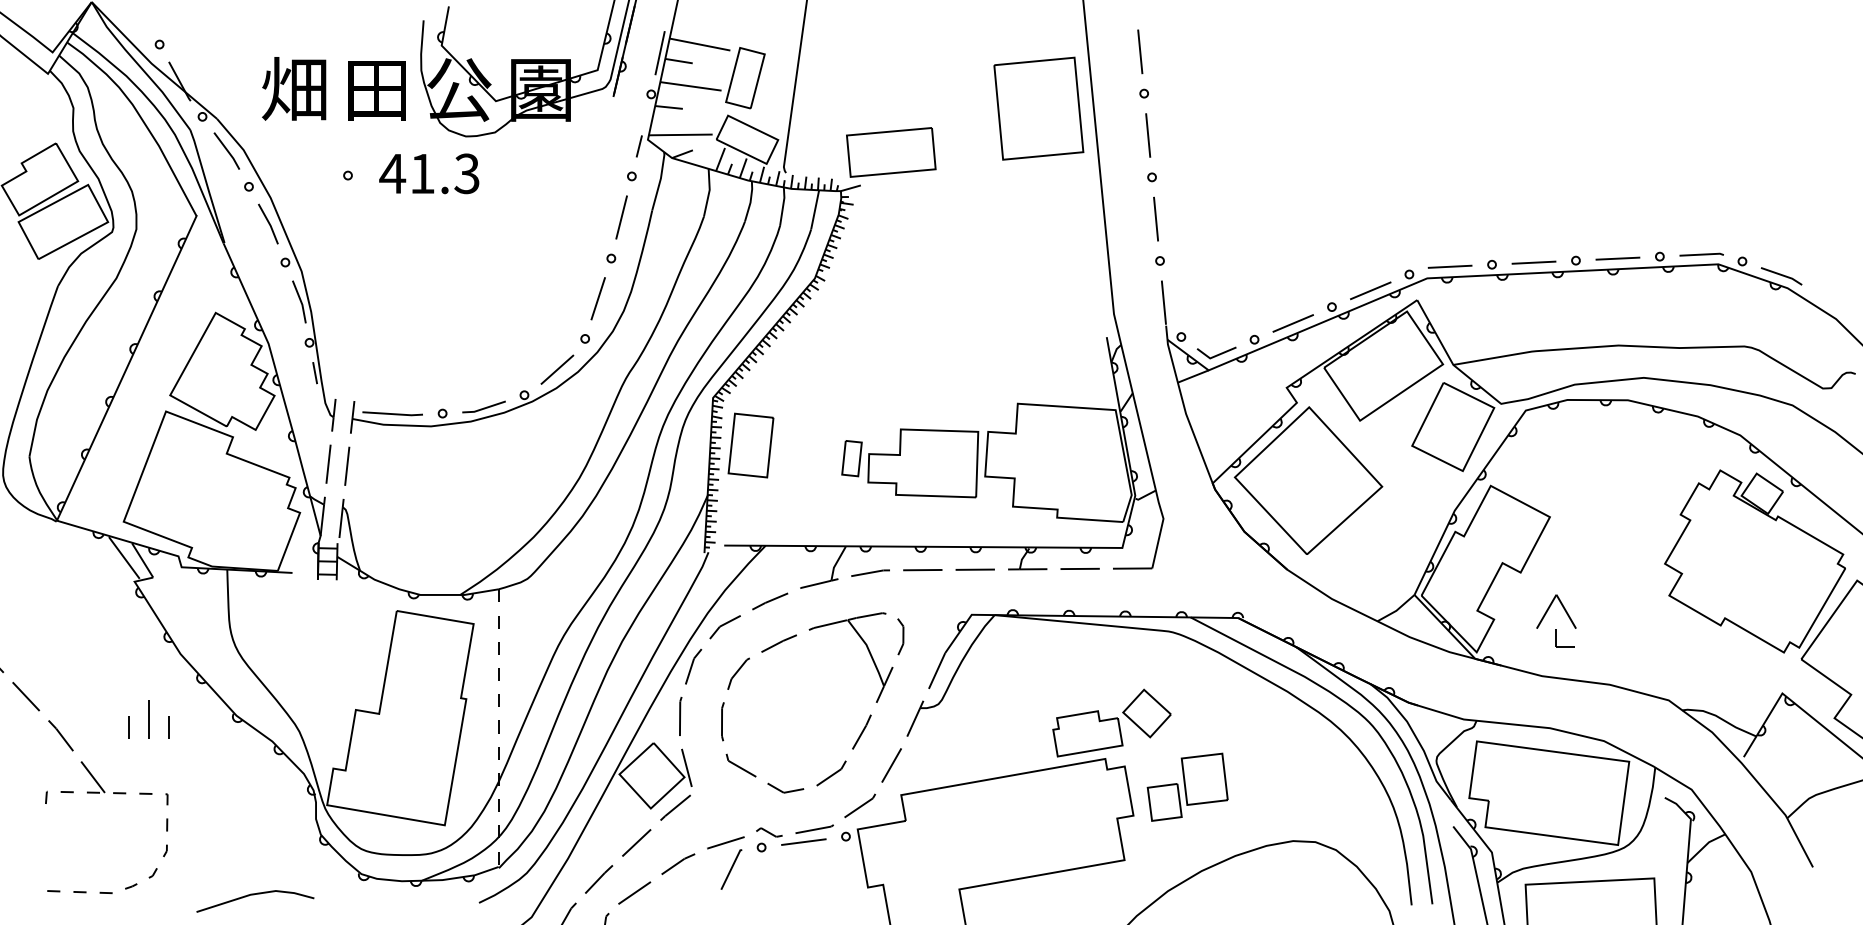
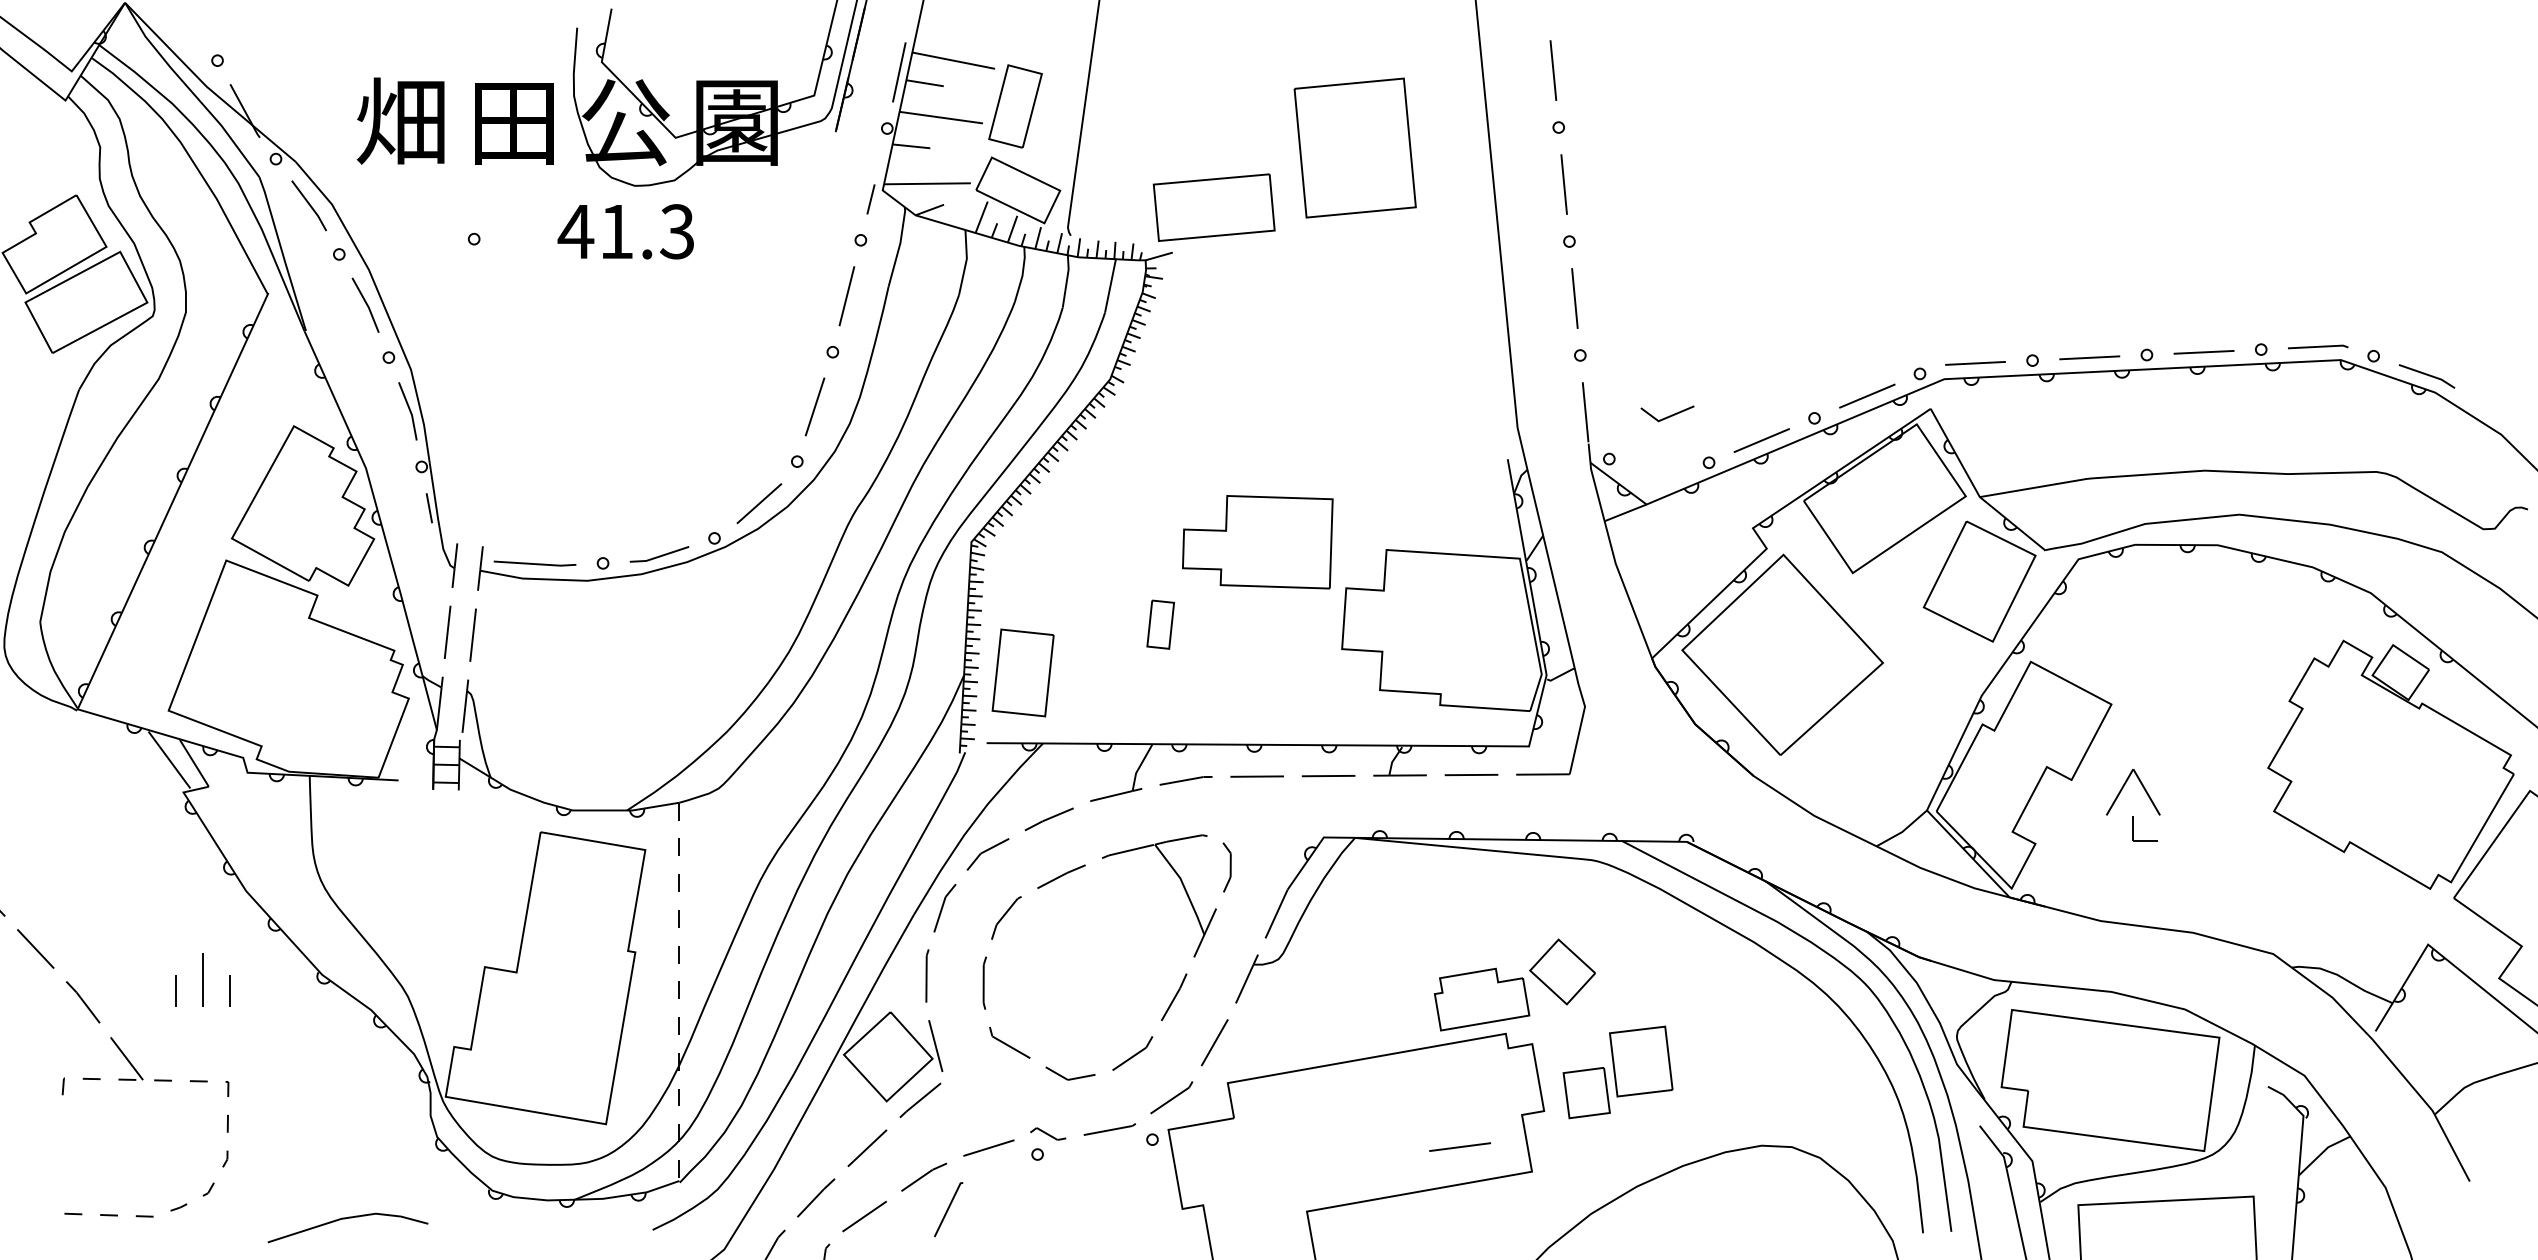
part: (1038, 108) -> (1354, 147), moved
text: (429, 173) -> (625, 231), moved
line: (1218, 354) -> (1669, 415), moved
part: (750, 445) -> (1022, 672), moved
part: (923, 463) -> (1257, 542), moved
part: (1556, 629) -> (2133, 816), moved
line: (804, 841) -> (1460, 1146), moved
line: (731, 869) -> (948, 1209), moved

